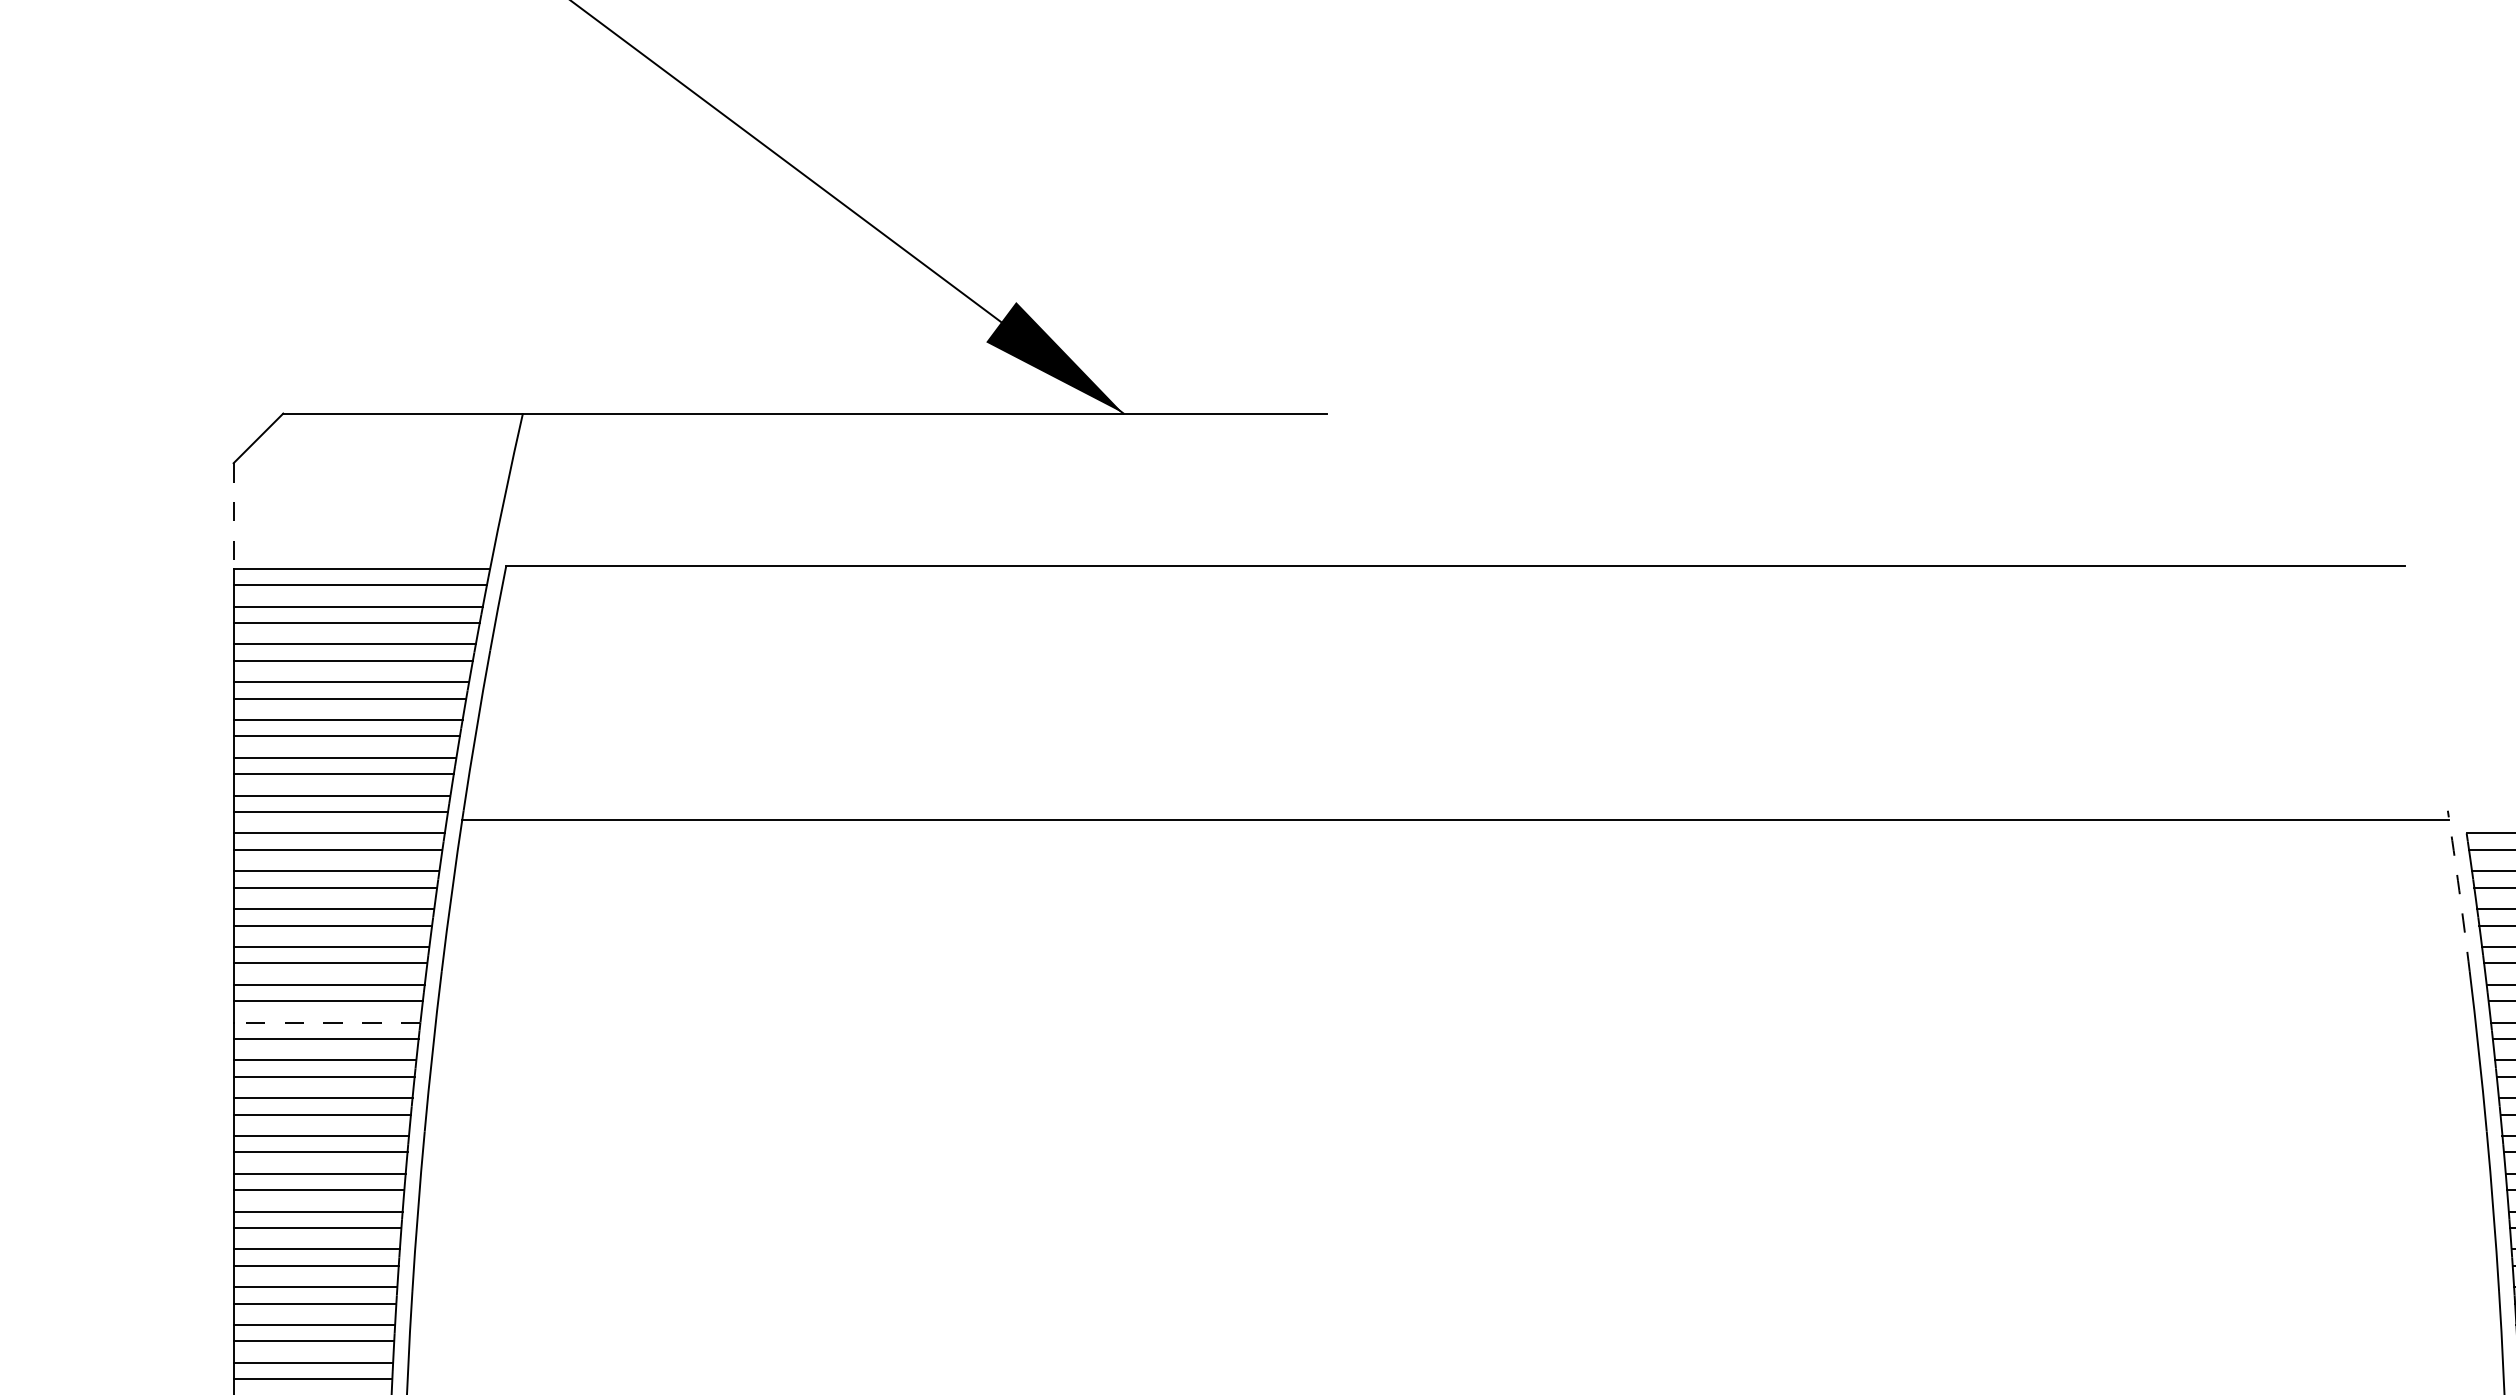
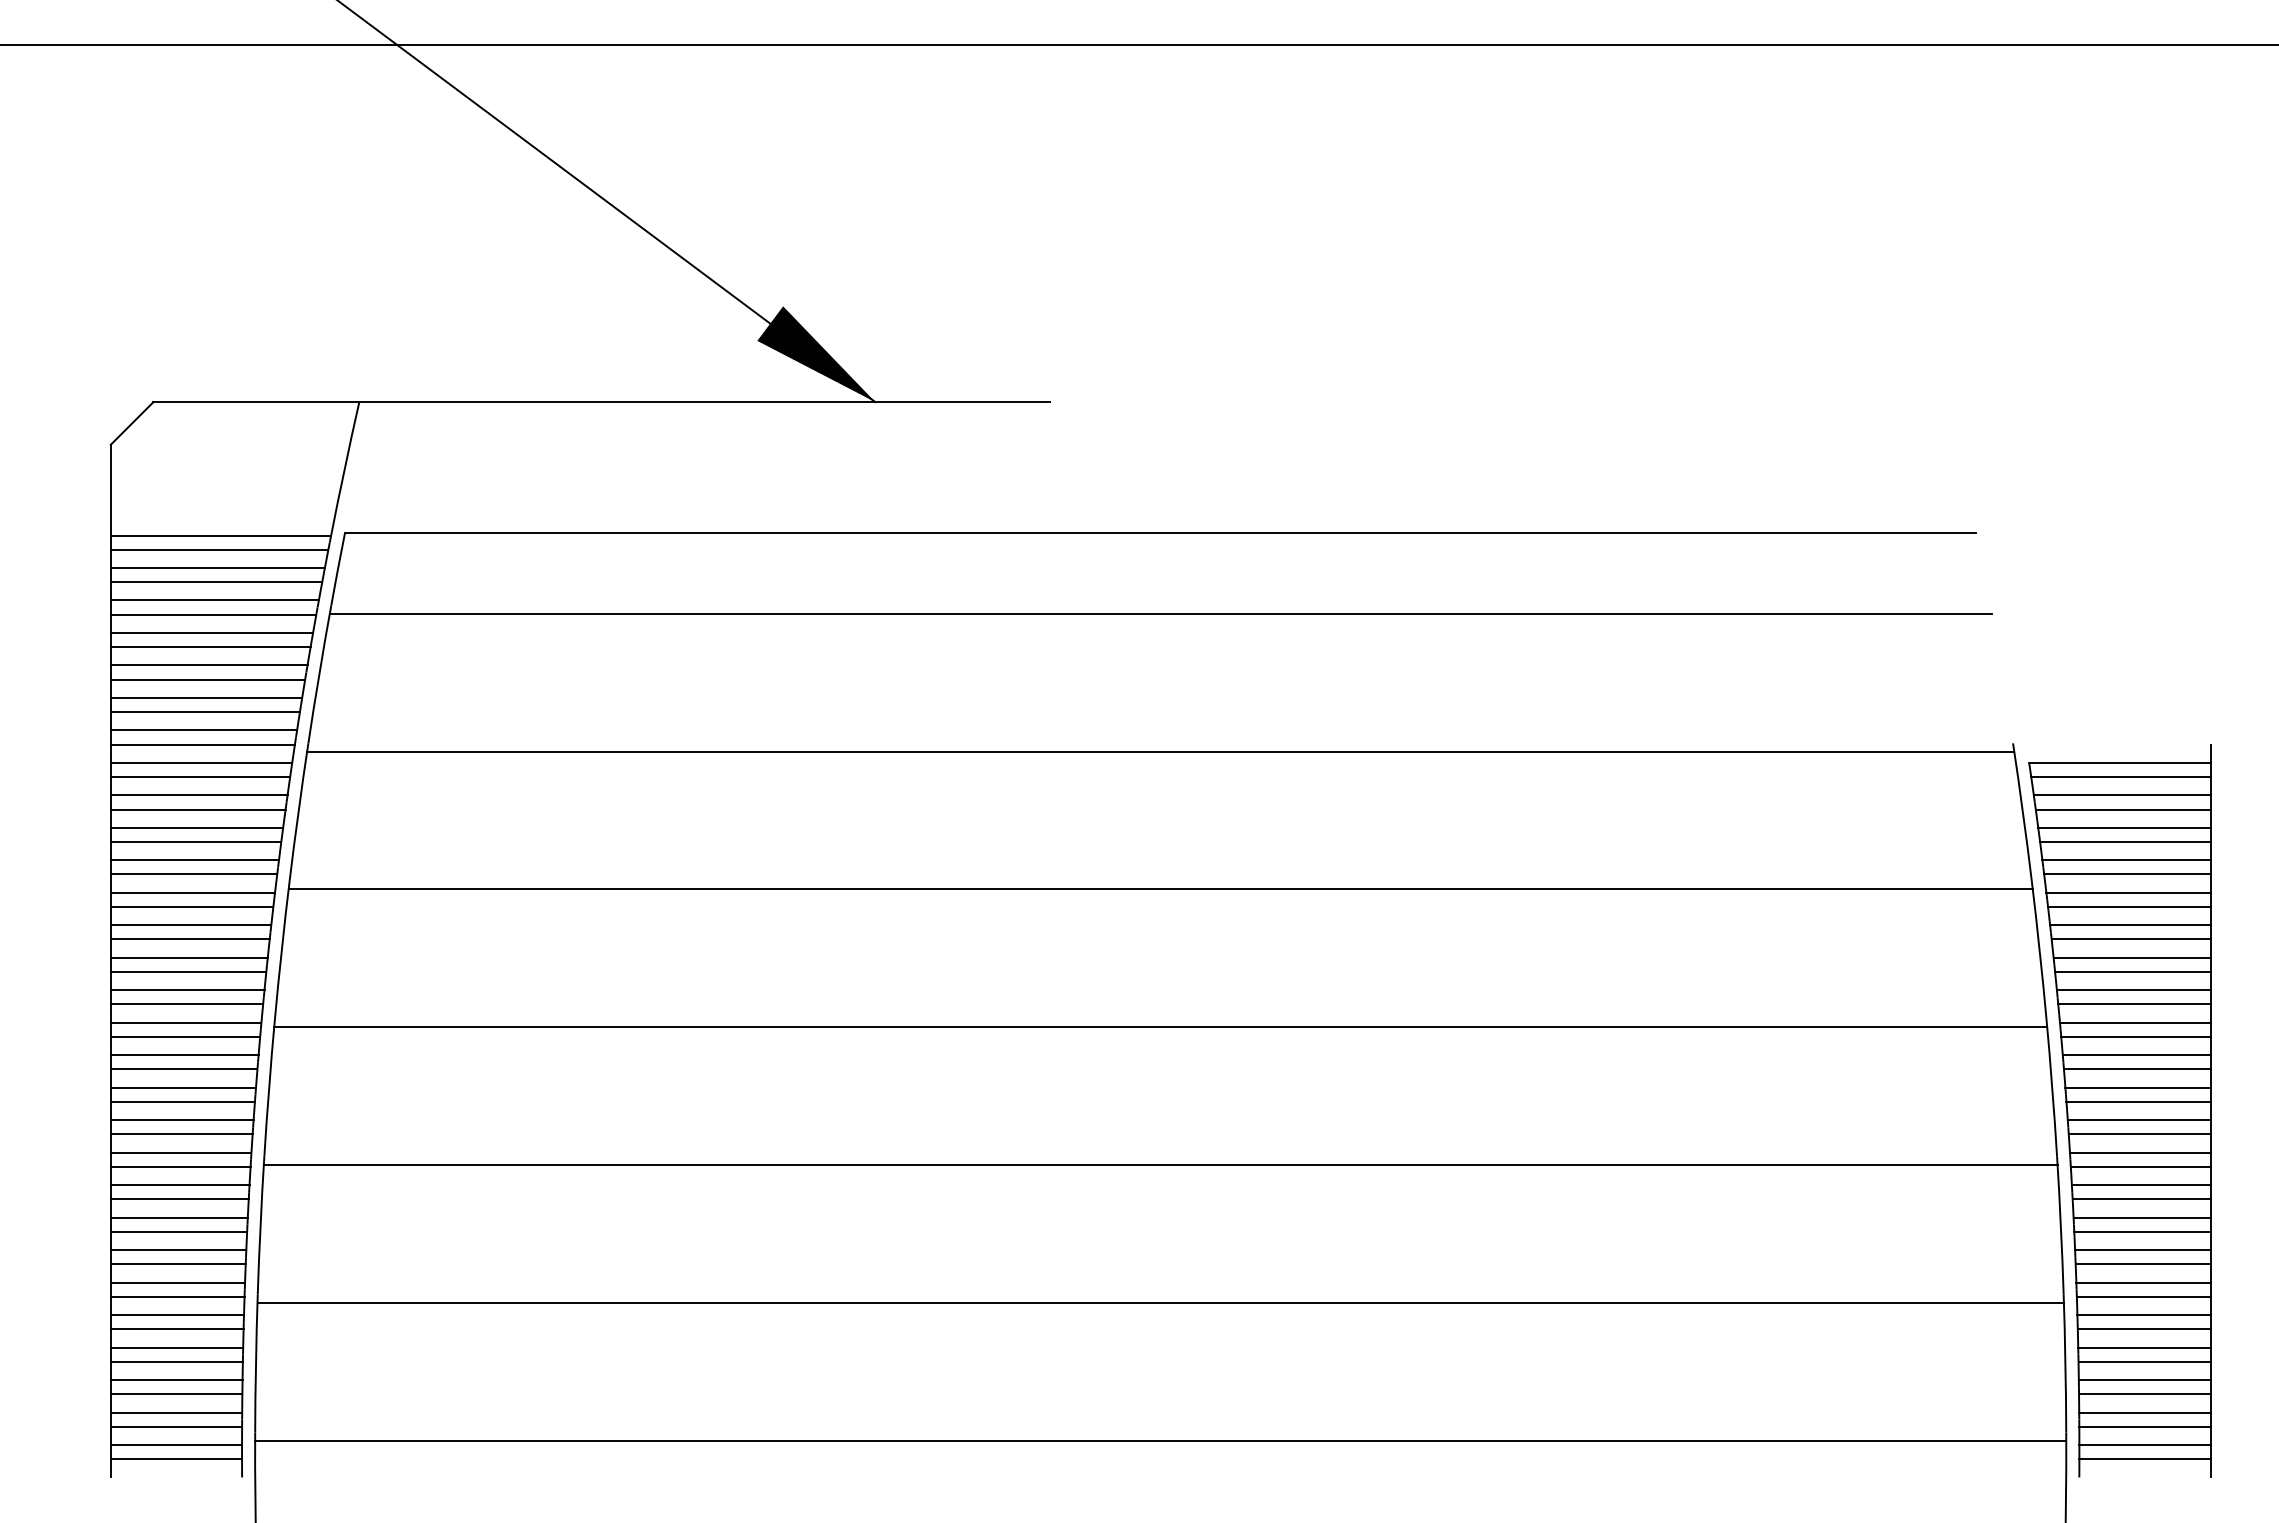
line: (233, 516) -> (110, 490), dashed -> solid
line: (1455, 659) -> (1160, 613), added
arc: (2458, 891) -> (2022, 812), dashed -> solid
line: (1455, 980) -> (1160, 889), added
line: (326, 1022) -> (190, 925), dashed -> solid
line: (1455, 1141) -> (1160, 1027), added
line: (1455, 1300) -> (1160, 1164), added

